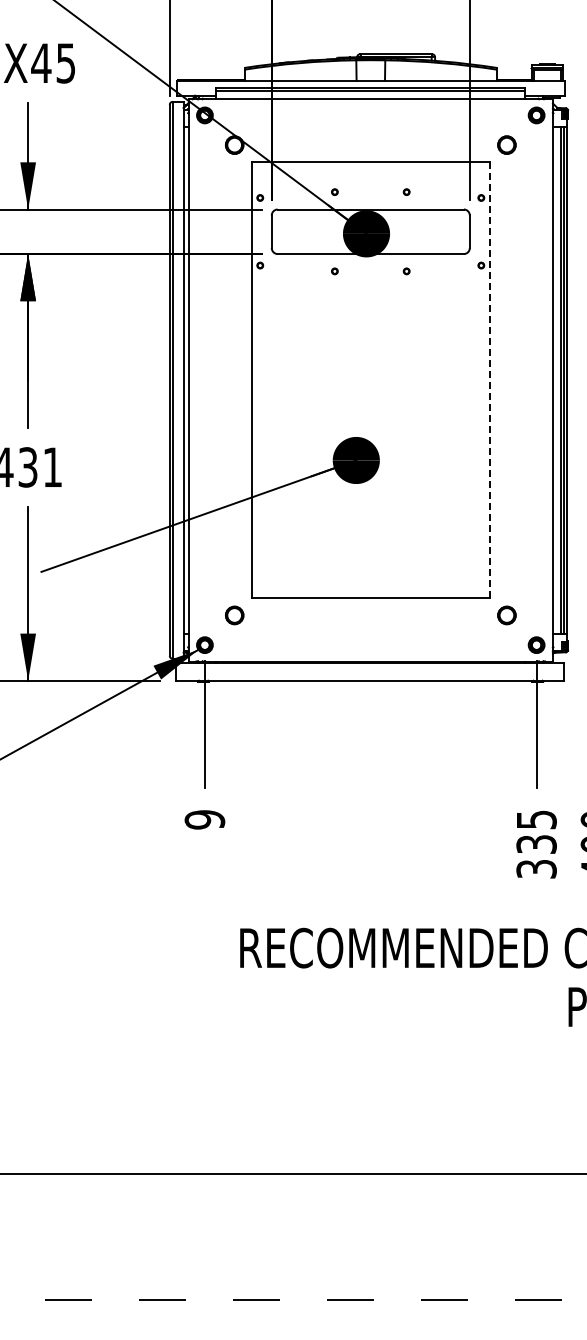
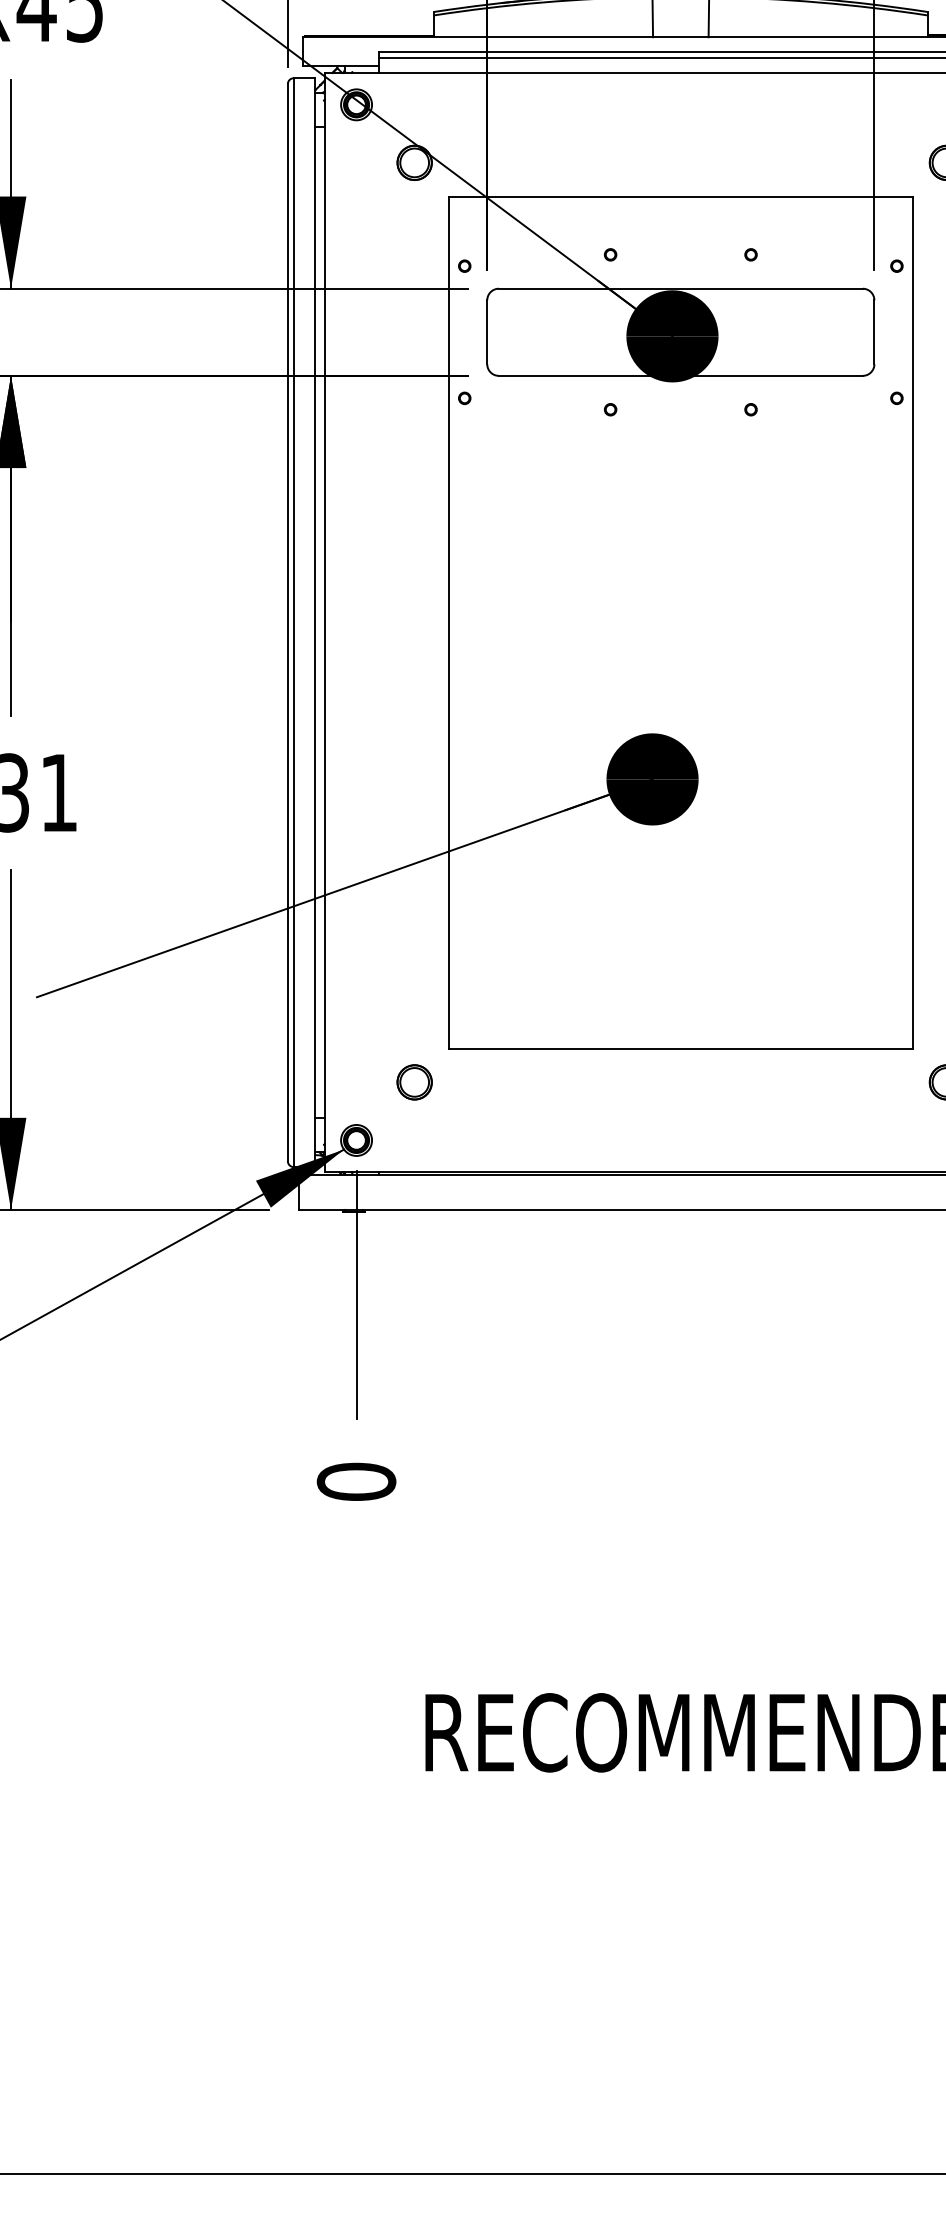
line: (489, 380) -> (912, 623), dashed -> solid
text: (204, 819) -> (355, 1481), 9 -> 0

